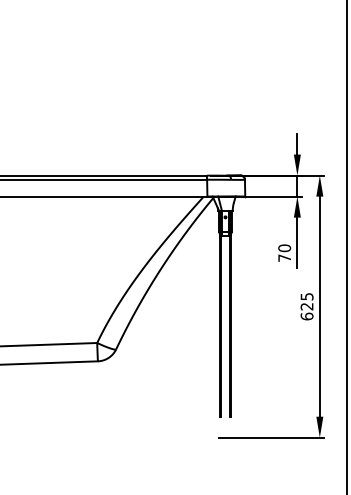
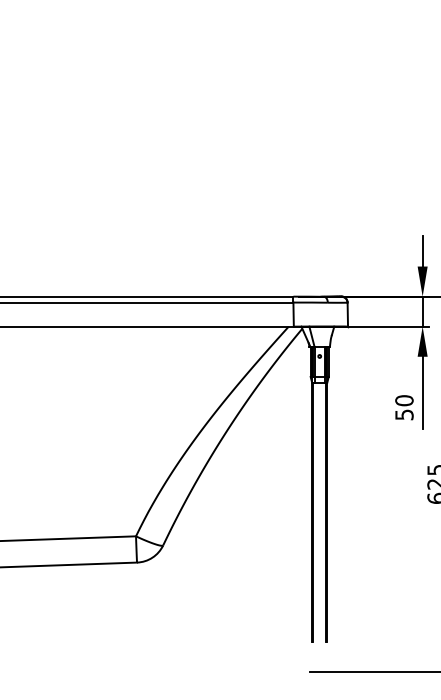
text: (284, 257) -> (404, 413), 70 -> 50

